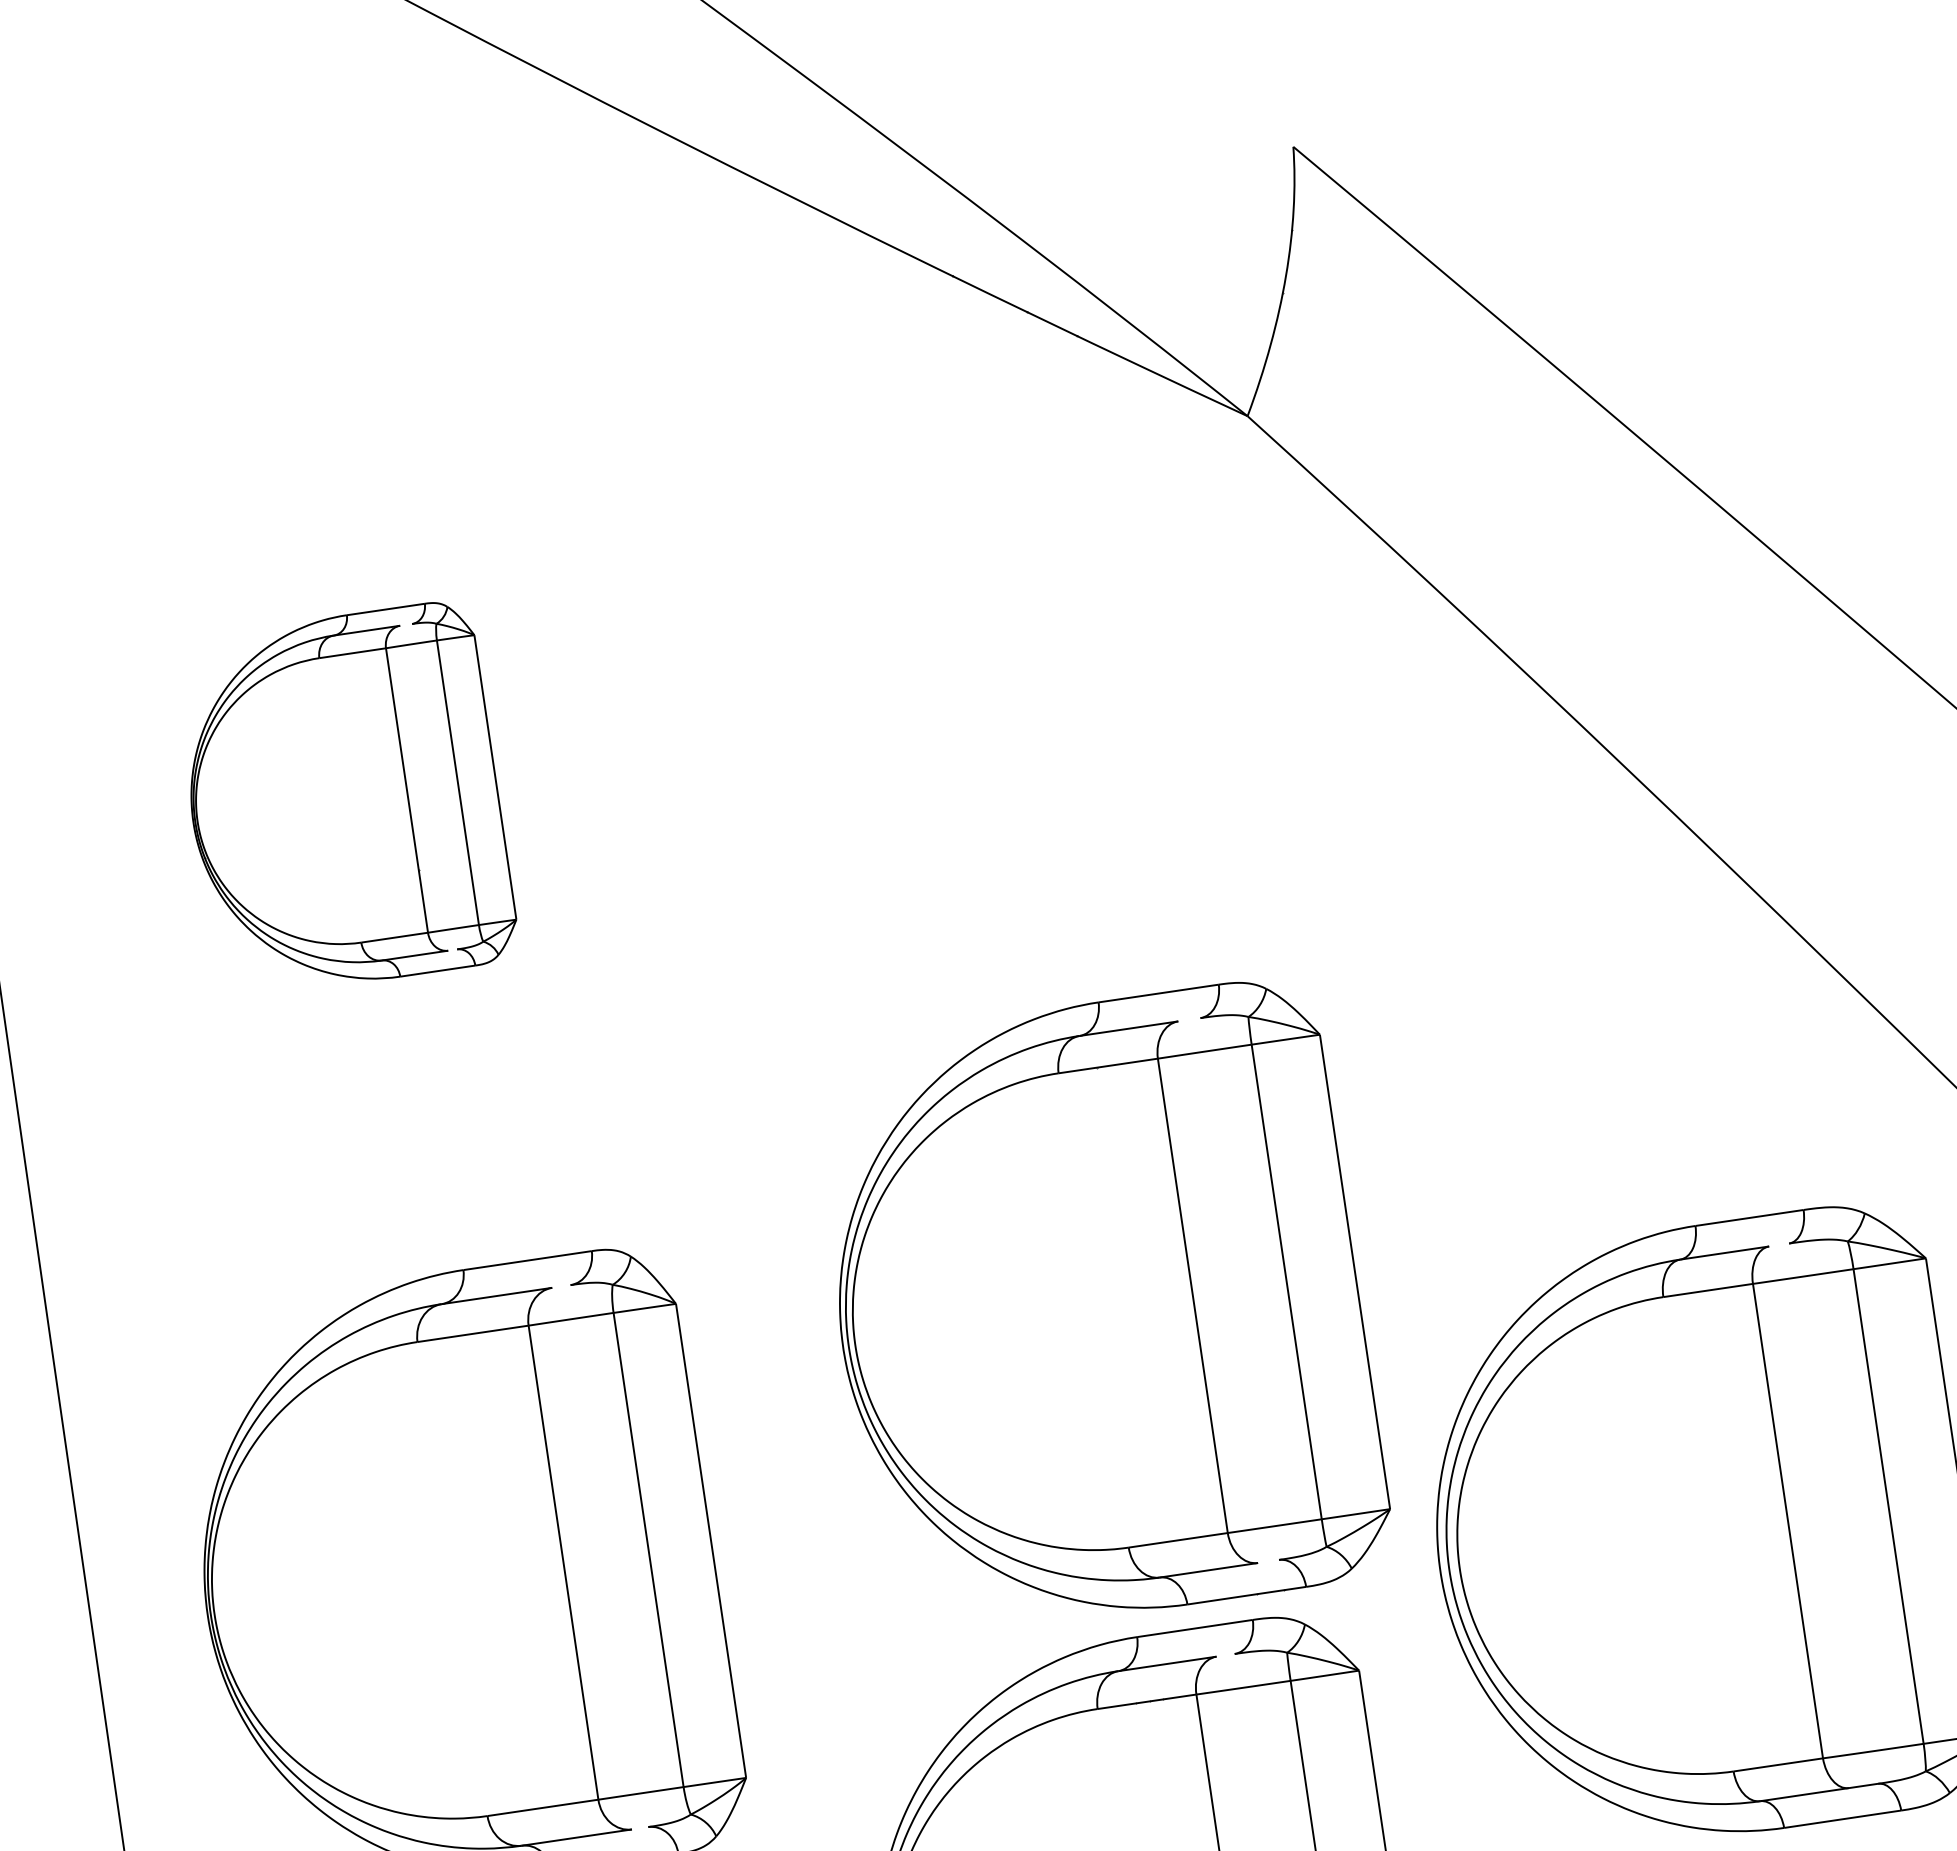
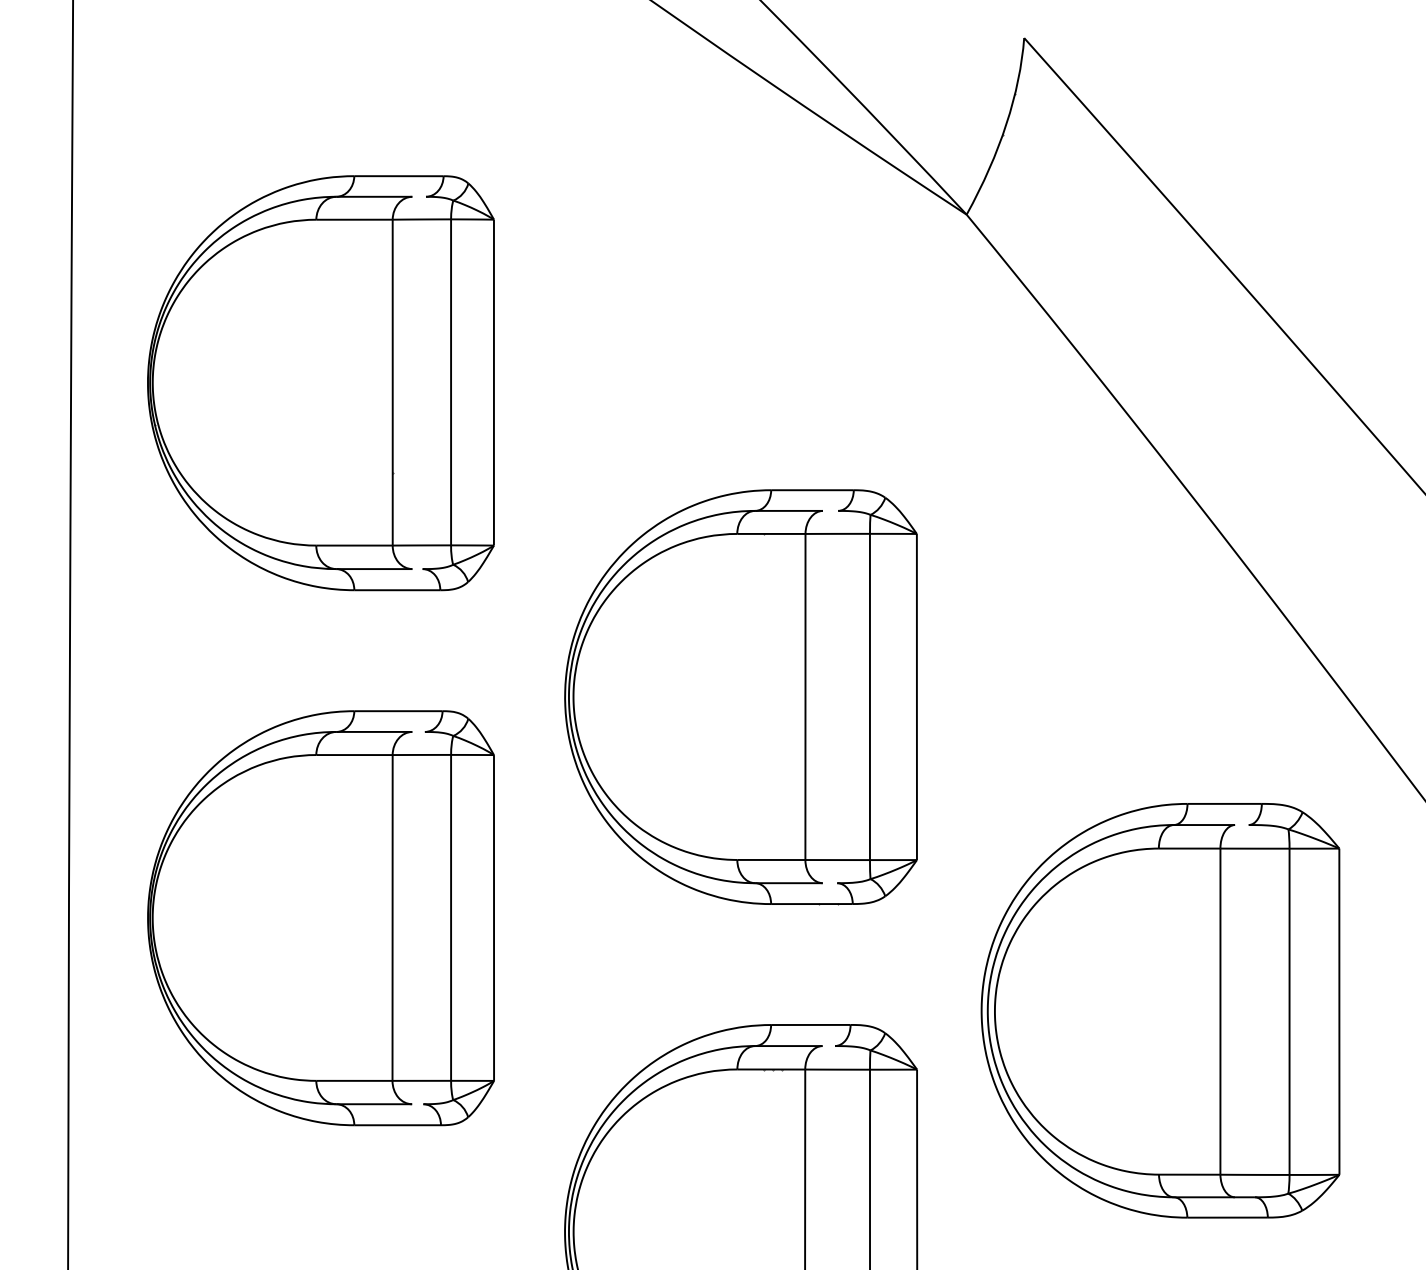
part: (343, 800) -> (320, 383), size x1.67
part: (1098, 1310) -> (740, 697), moved

